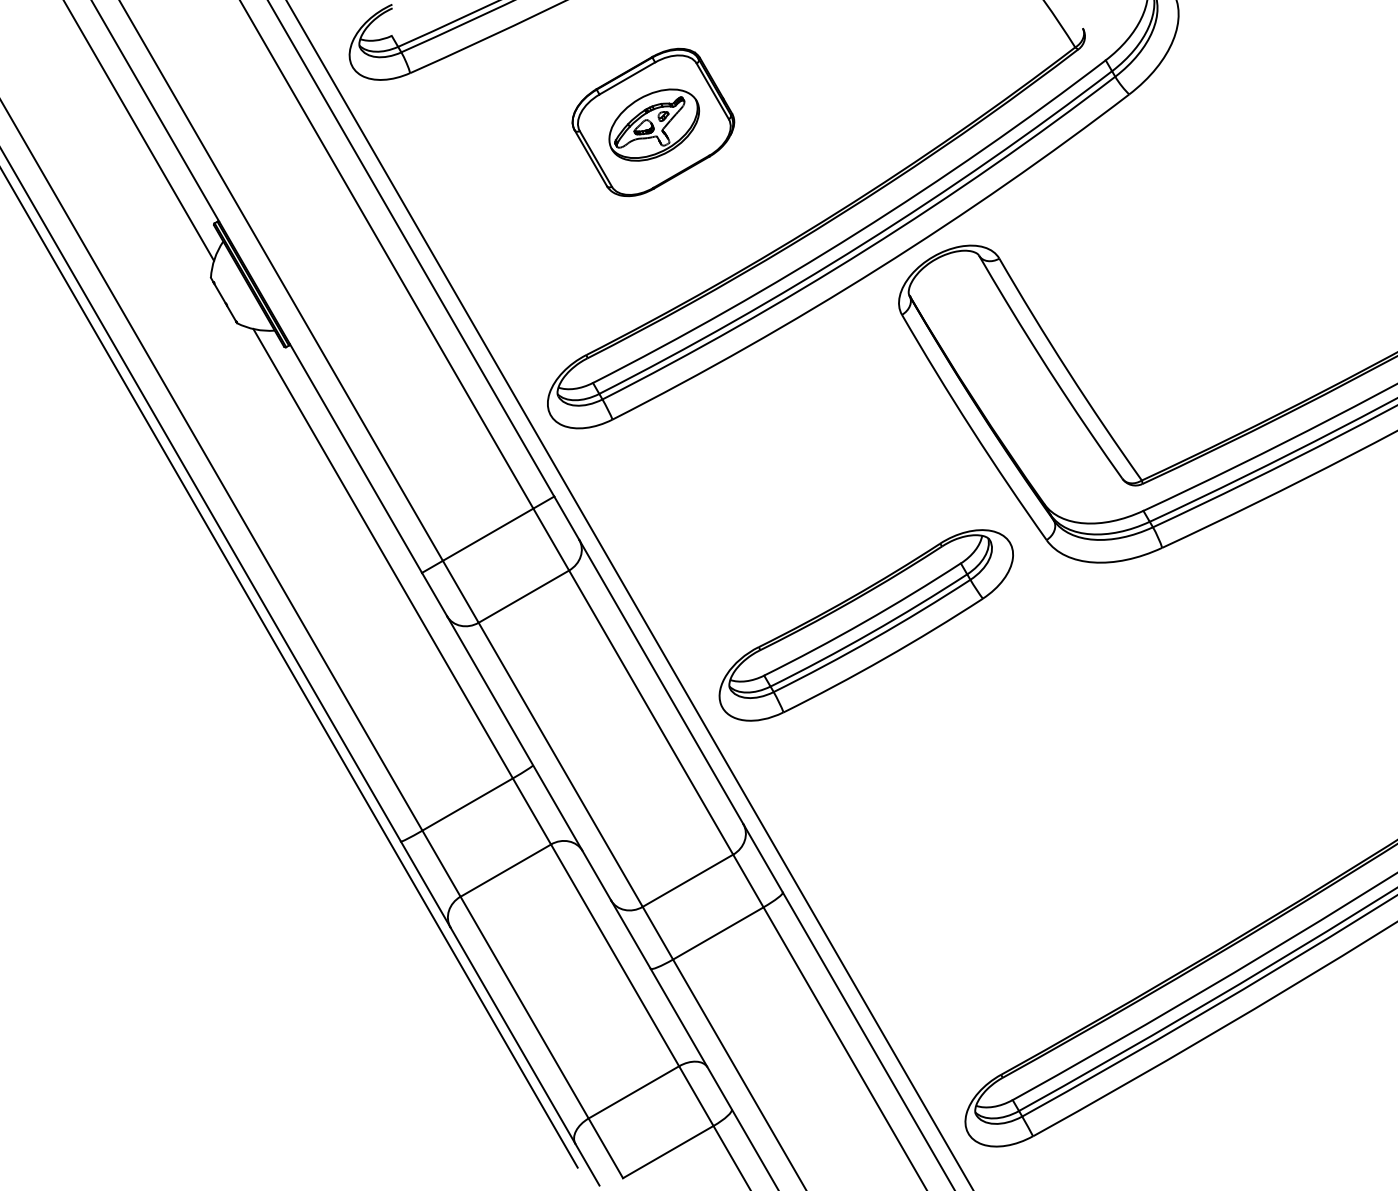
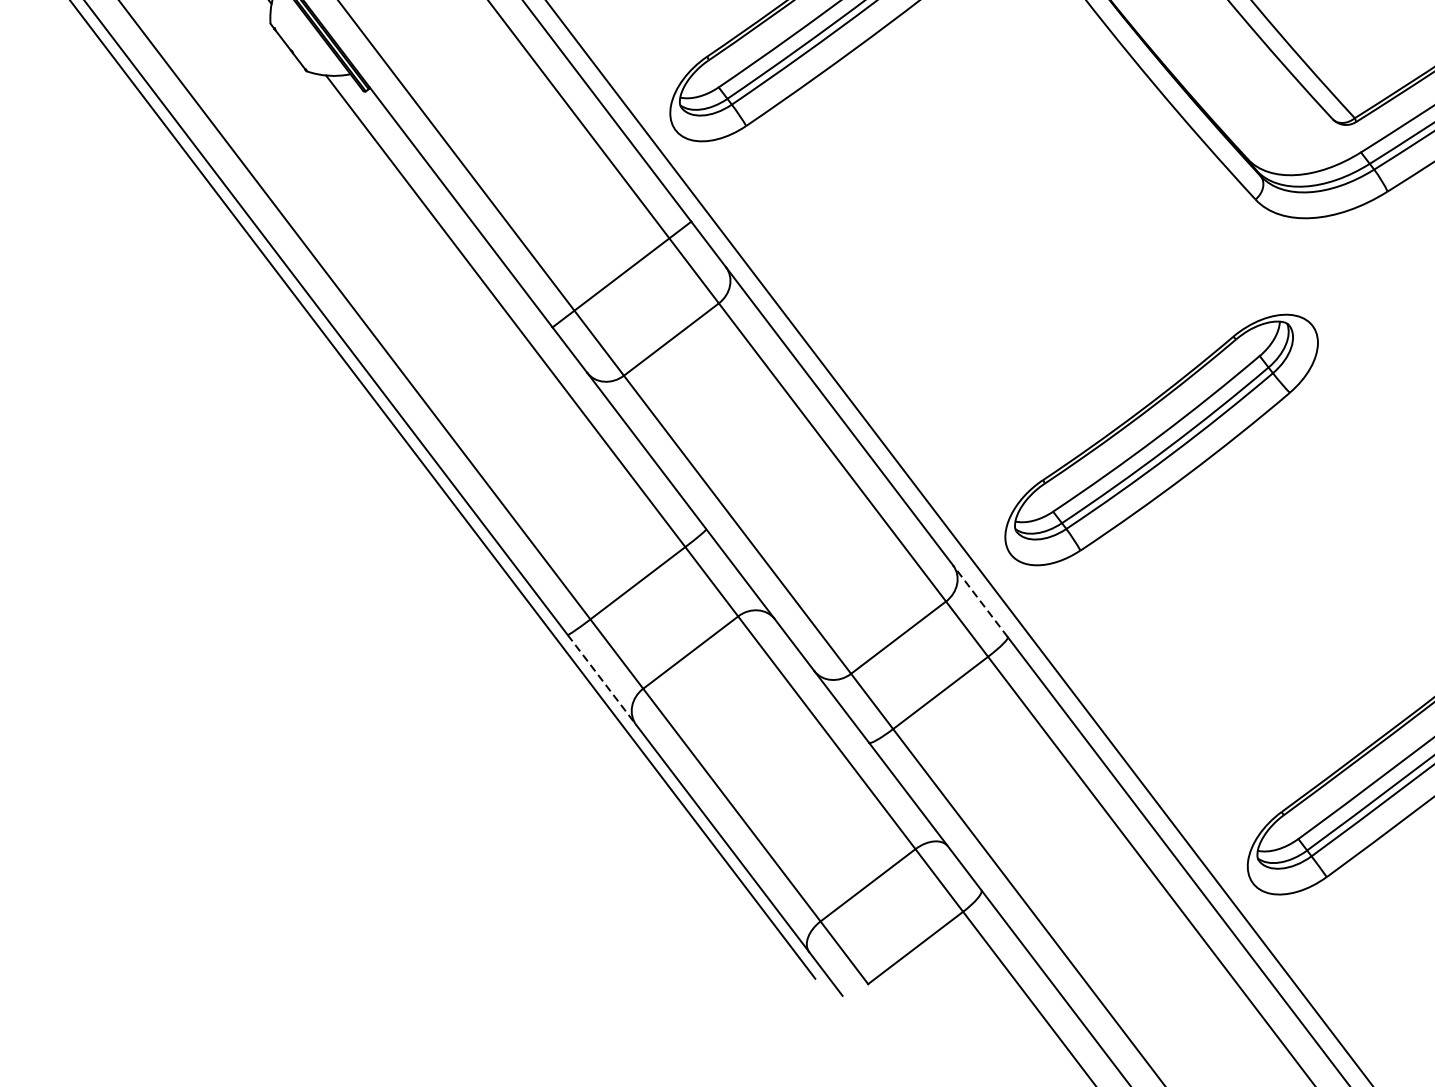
part: (865, 625) -> (1160, 440), moved
line: (763, 858) -> (980, 601), solid -> dashed
line: (425, 884) -> (601, 679), solid -> dashed

